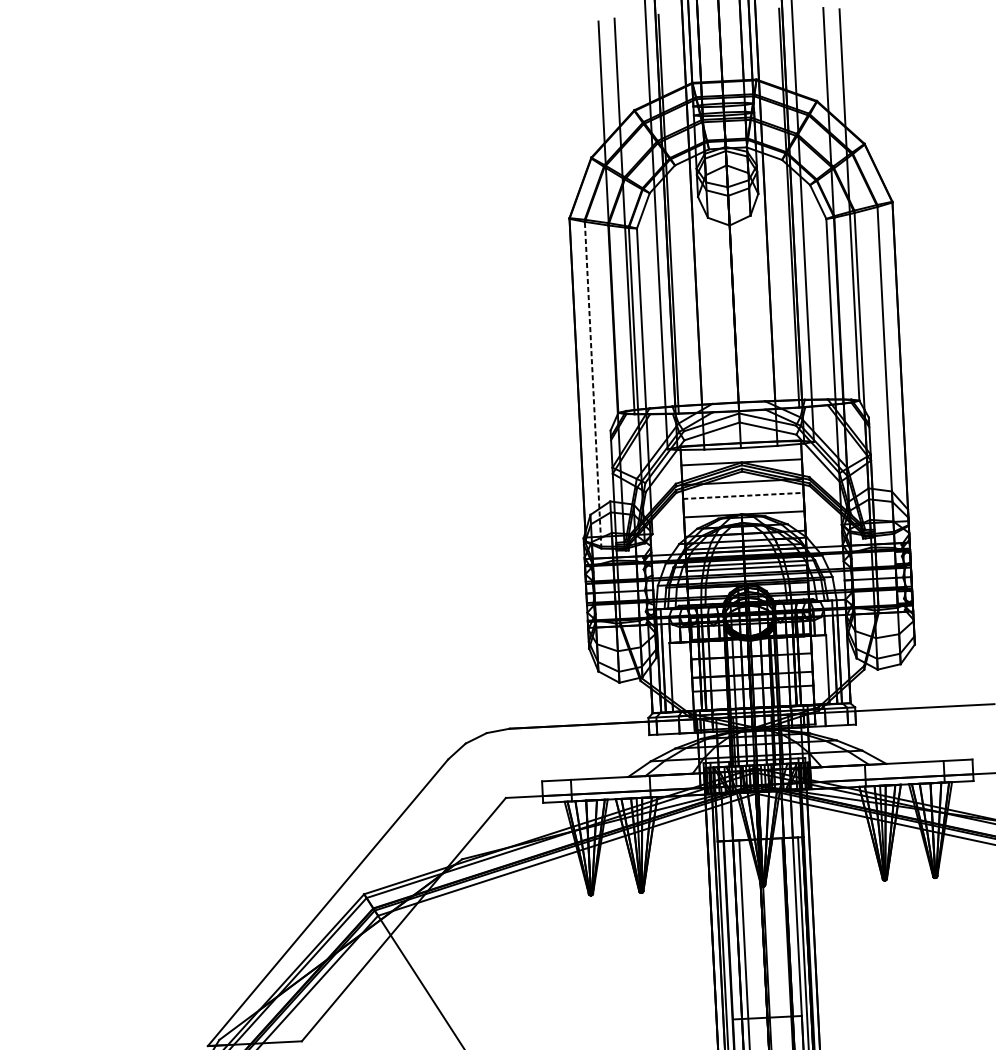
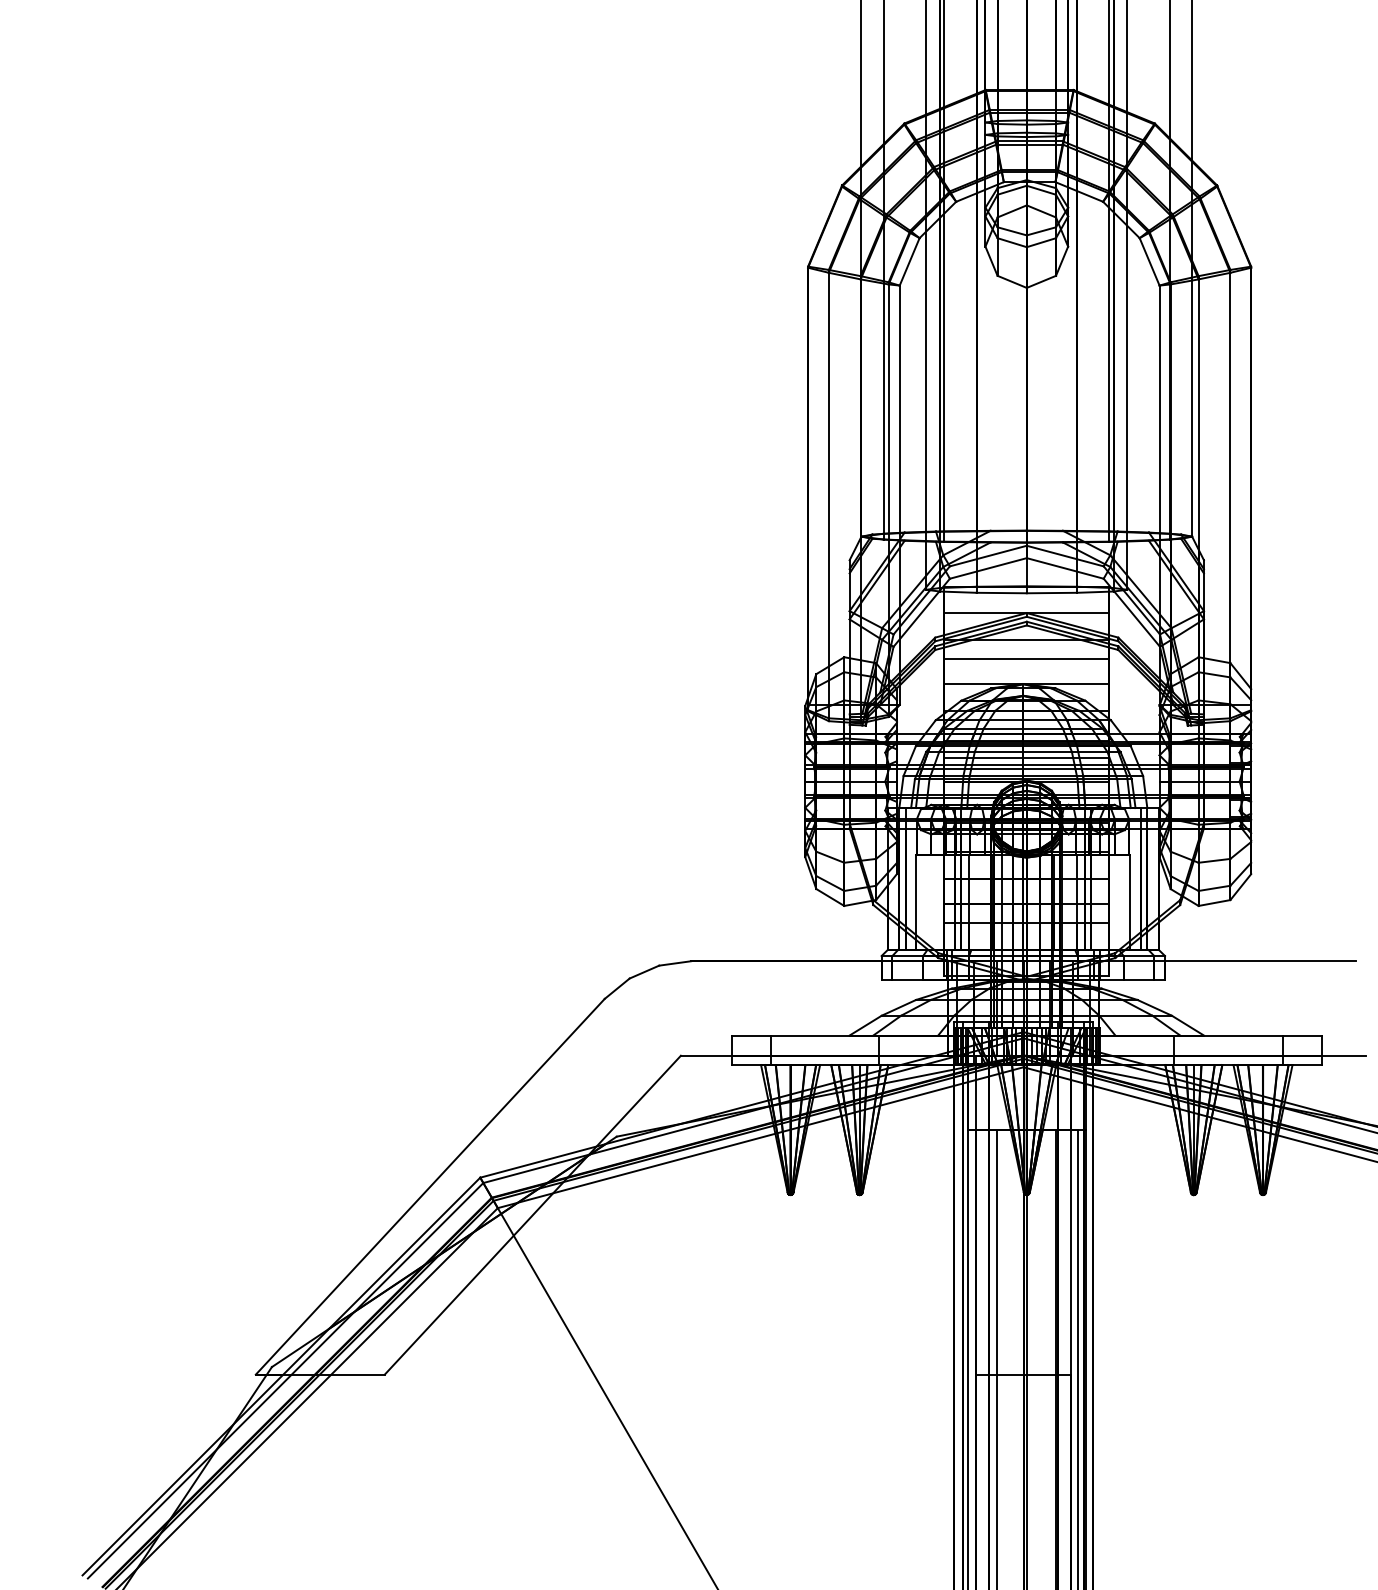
line: (592, 384) -> (828, 495), dashed -> solid
line: (743, 495) -> (1026, 658), dashed -> solid

